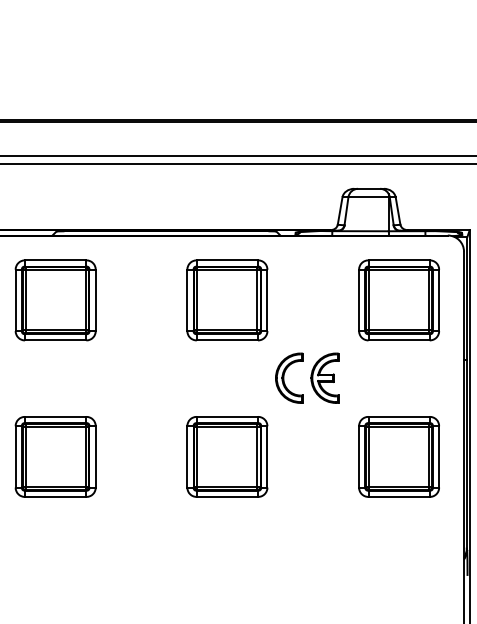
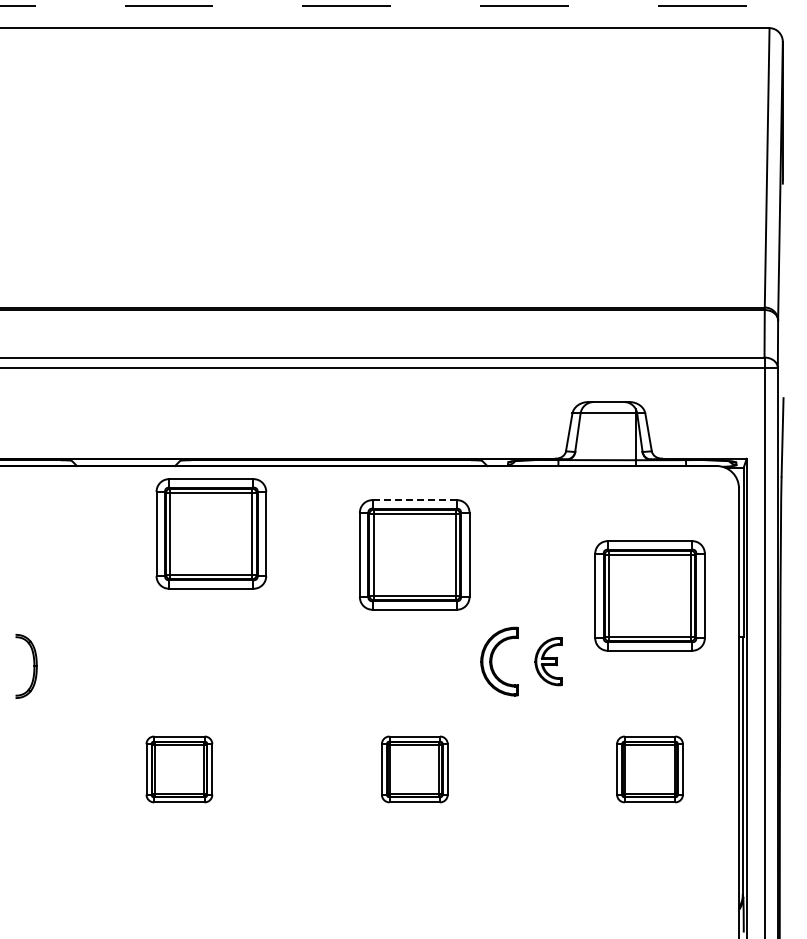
line: (227, 260) -> (414, 500), solid -> dashed
part: (55, 300) -> (211, 533), moved
part: (398, 300) -> (649, 595), moved
part: (325, 378) -> (548, 661), size x0.7
part: (55, 456) -> (179, 769), size x0.6
part: (227, 456) -> (414, 769), size x0.6
part: (398, 456) -> (649, 769), size x0.6

